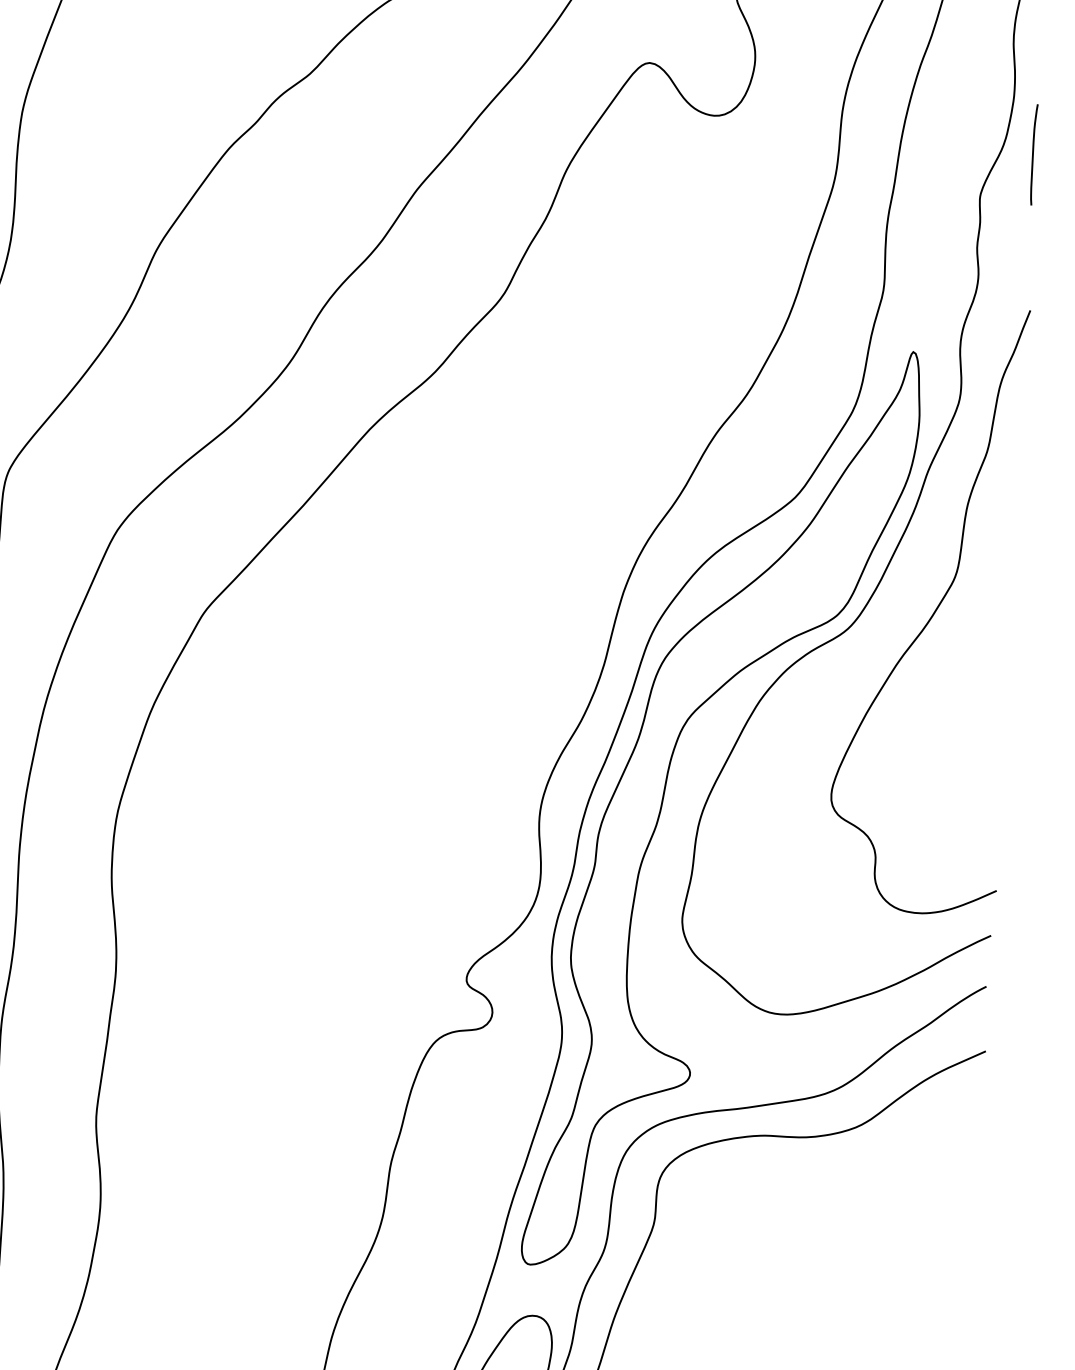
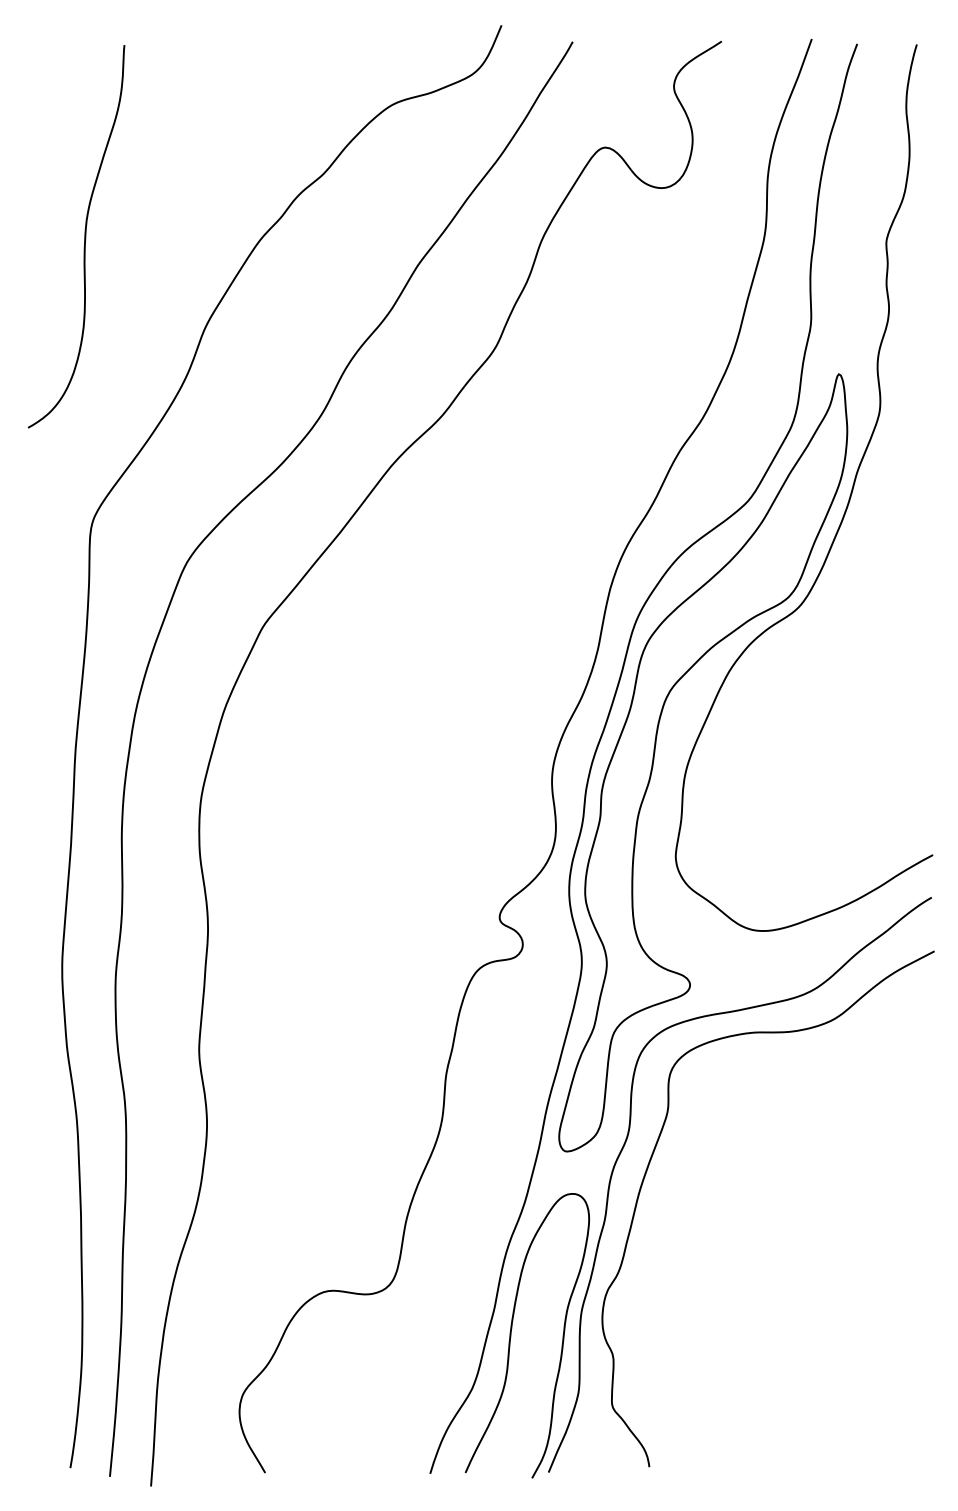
line: (1033, 154) -> (928, 204), removed
curve: (933, 612) -> (868, 589), removed

